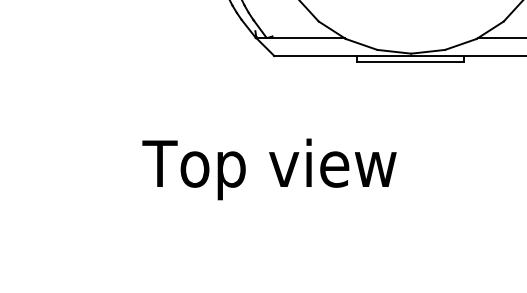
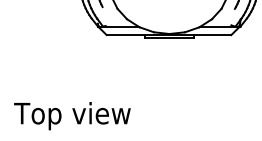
text: (269, 170) -> (72, 116), moved

